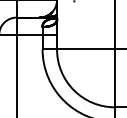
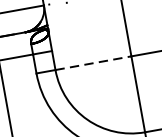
line: (85, 49) -> (92, 63), solid -> dashed

